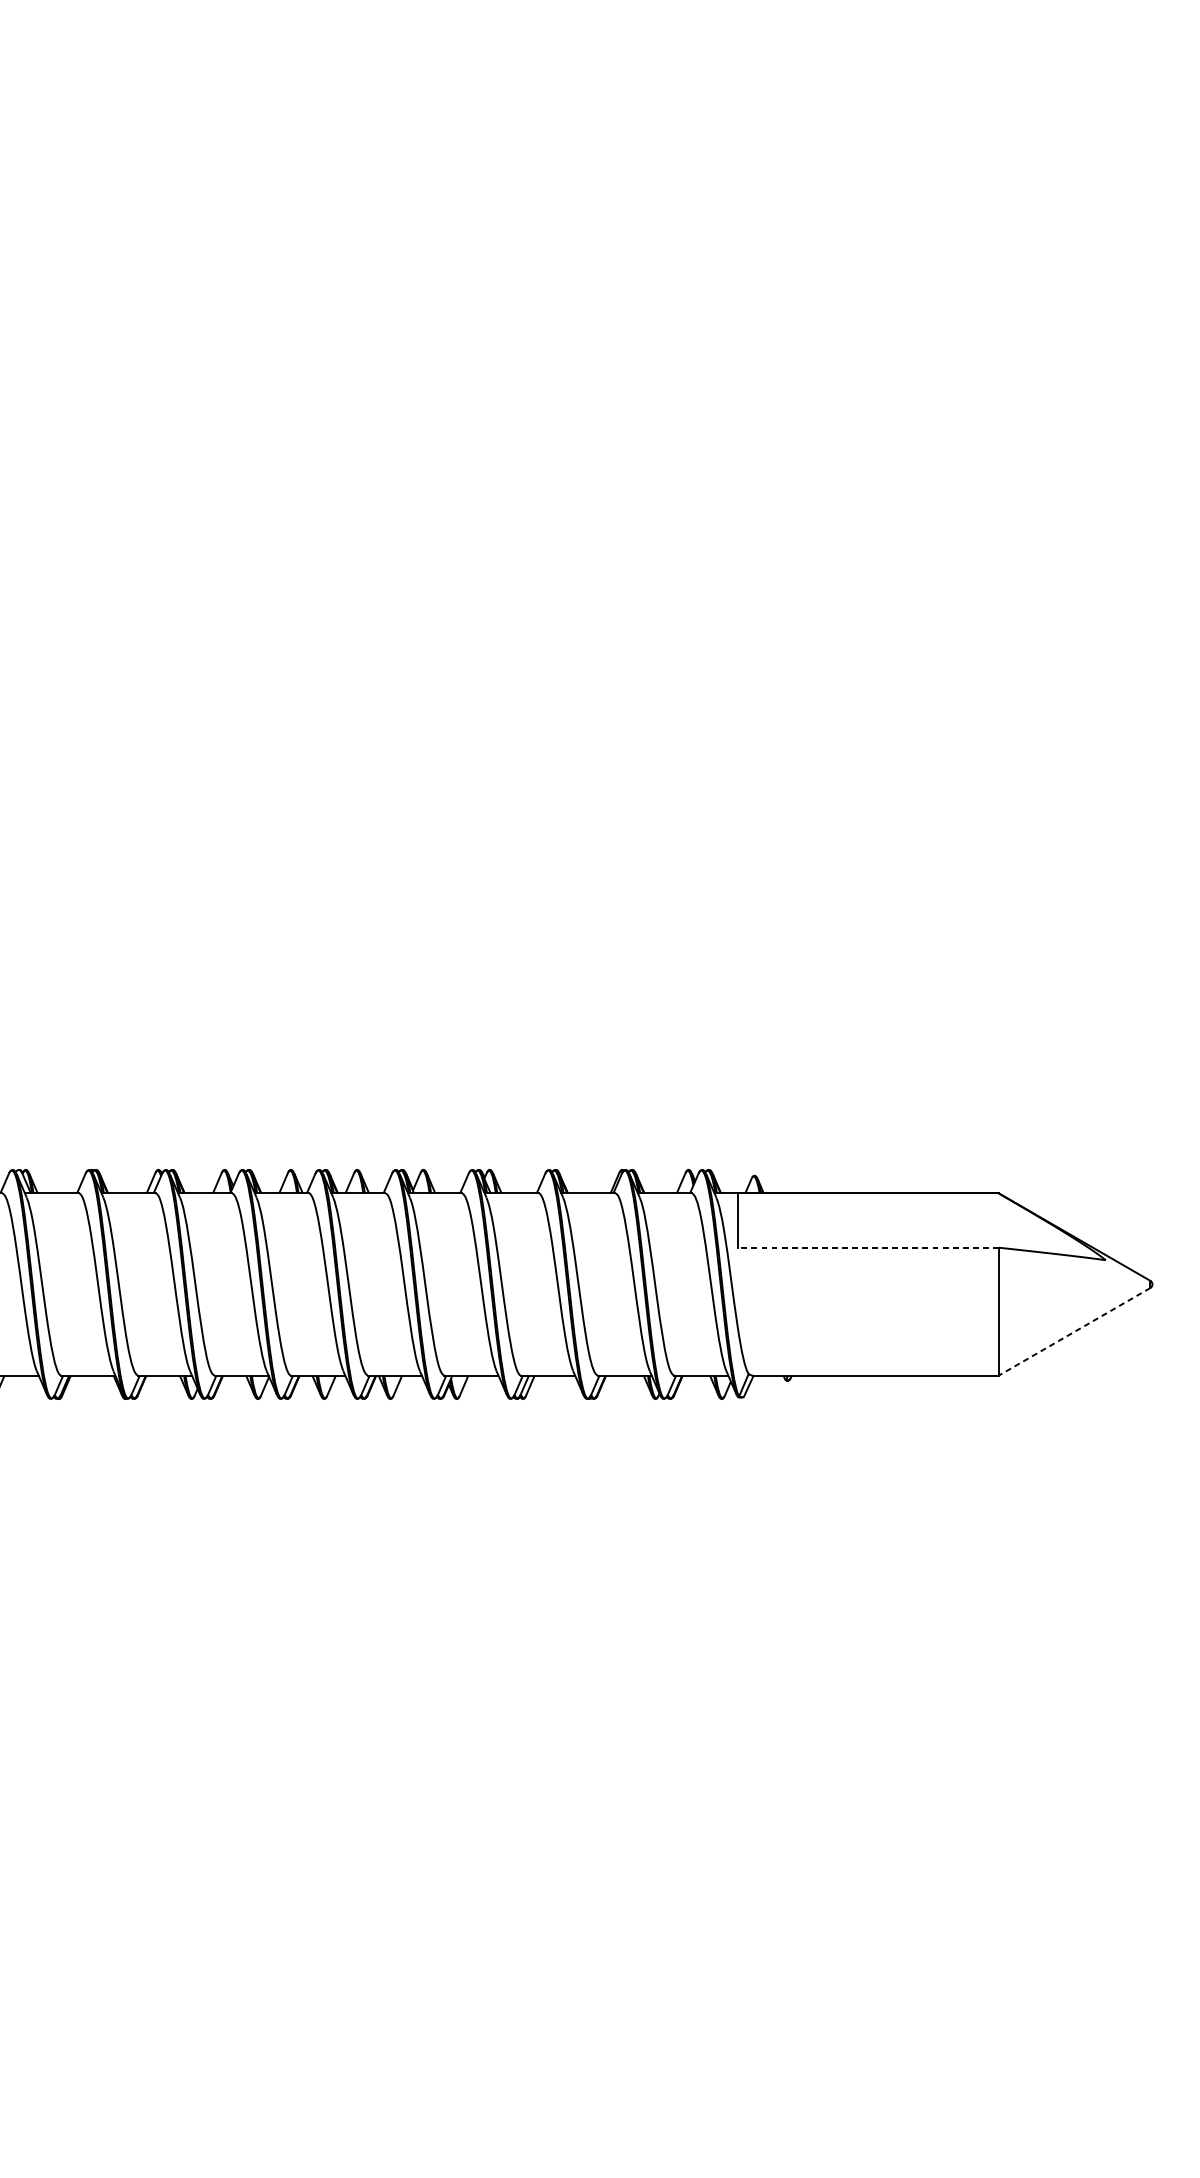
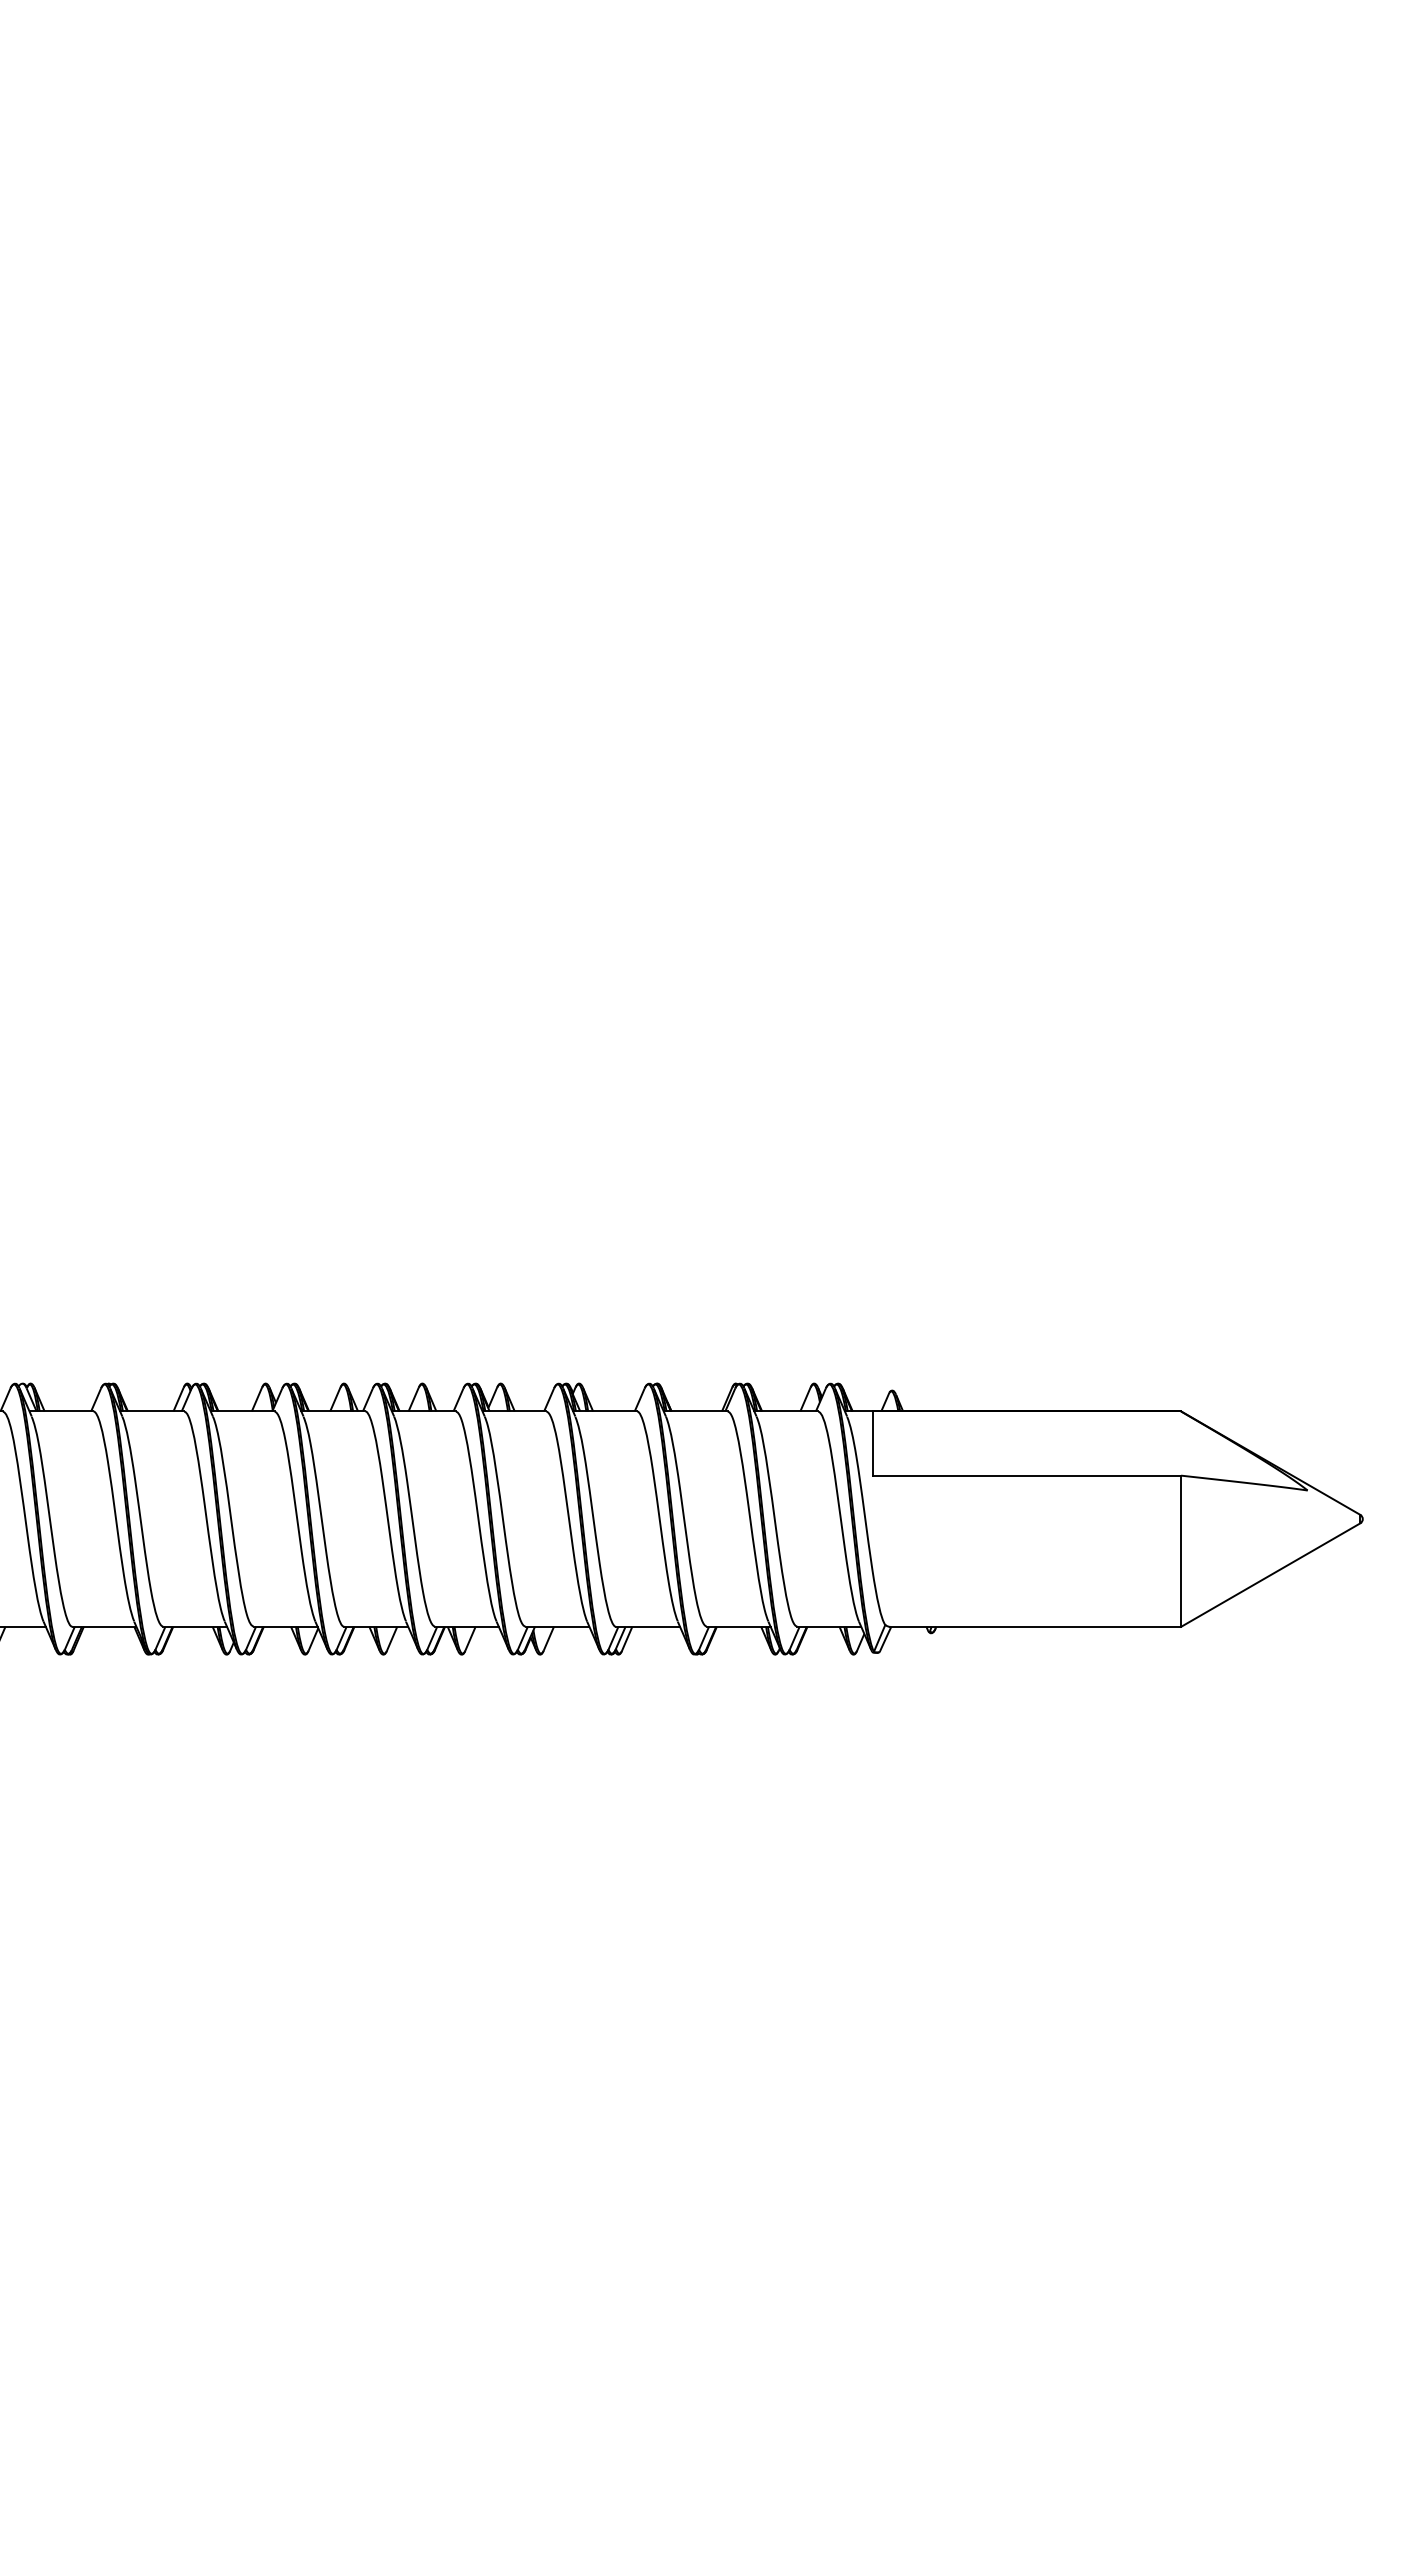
line: (868, 1247) -> (1026, 1475), dashed -> solid
line: (1074, 1332) -> (1270, 1575), dashed -> solid

